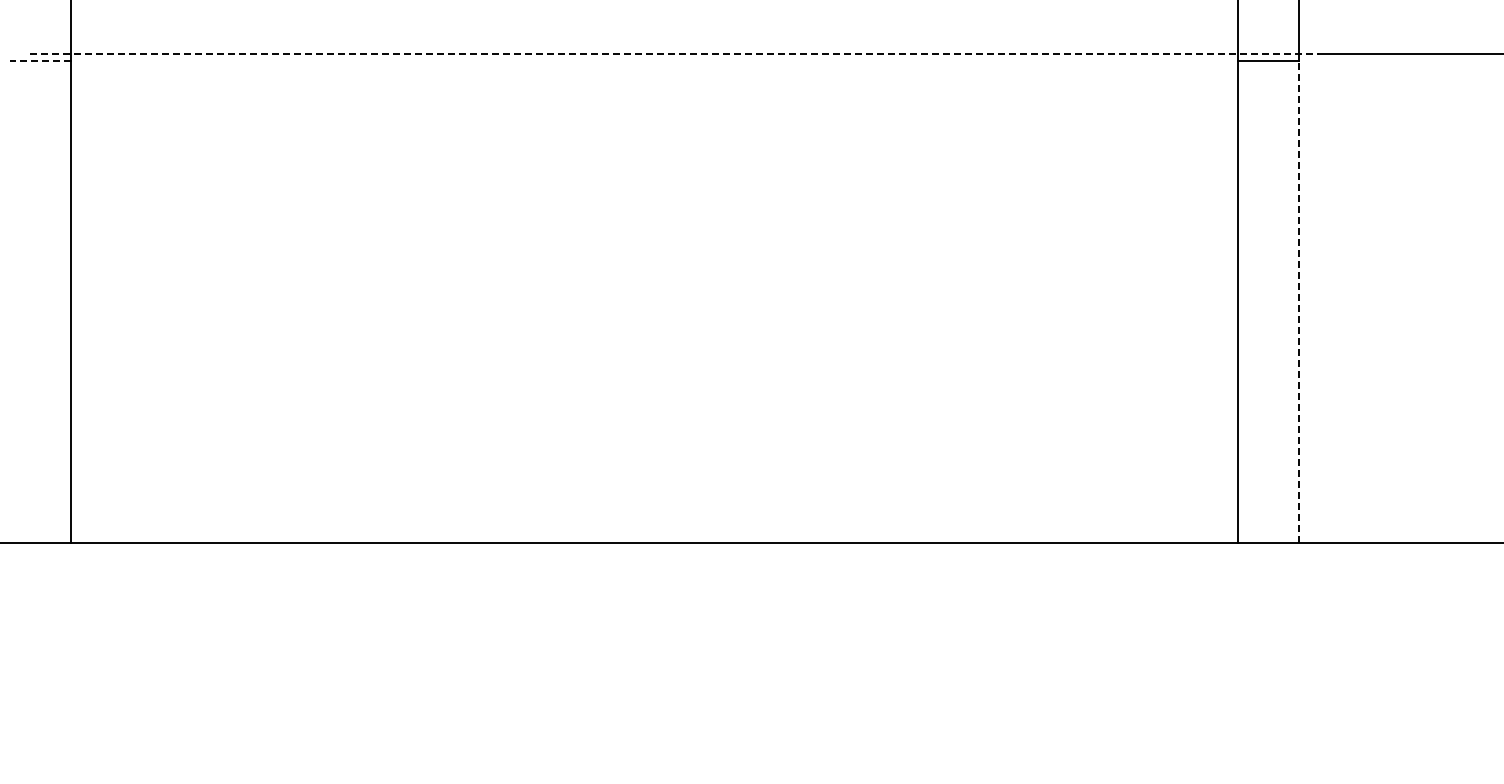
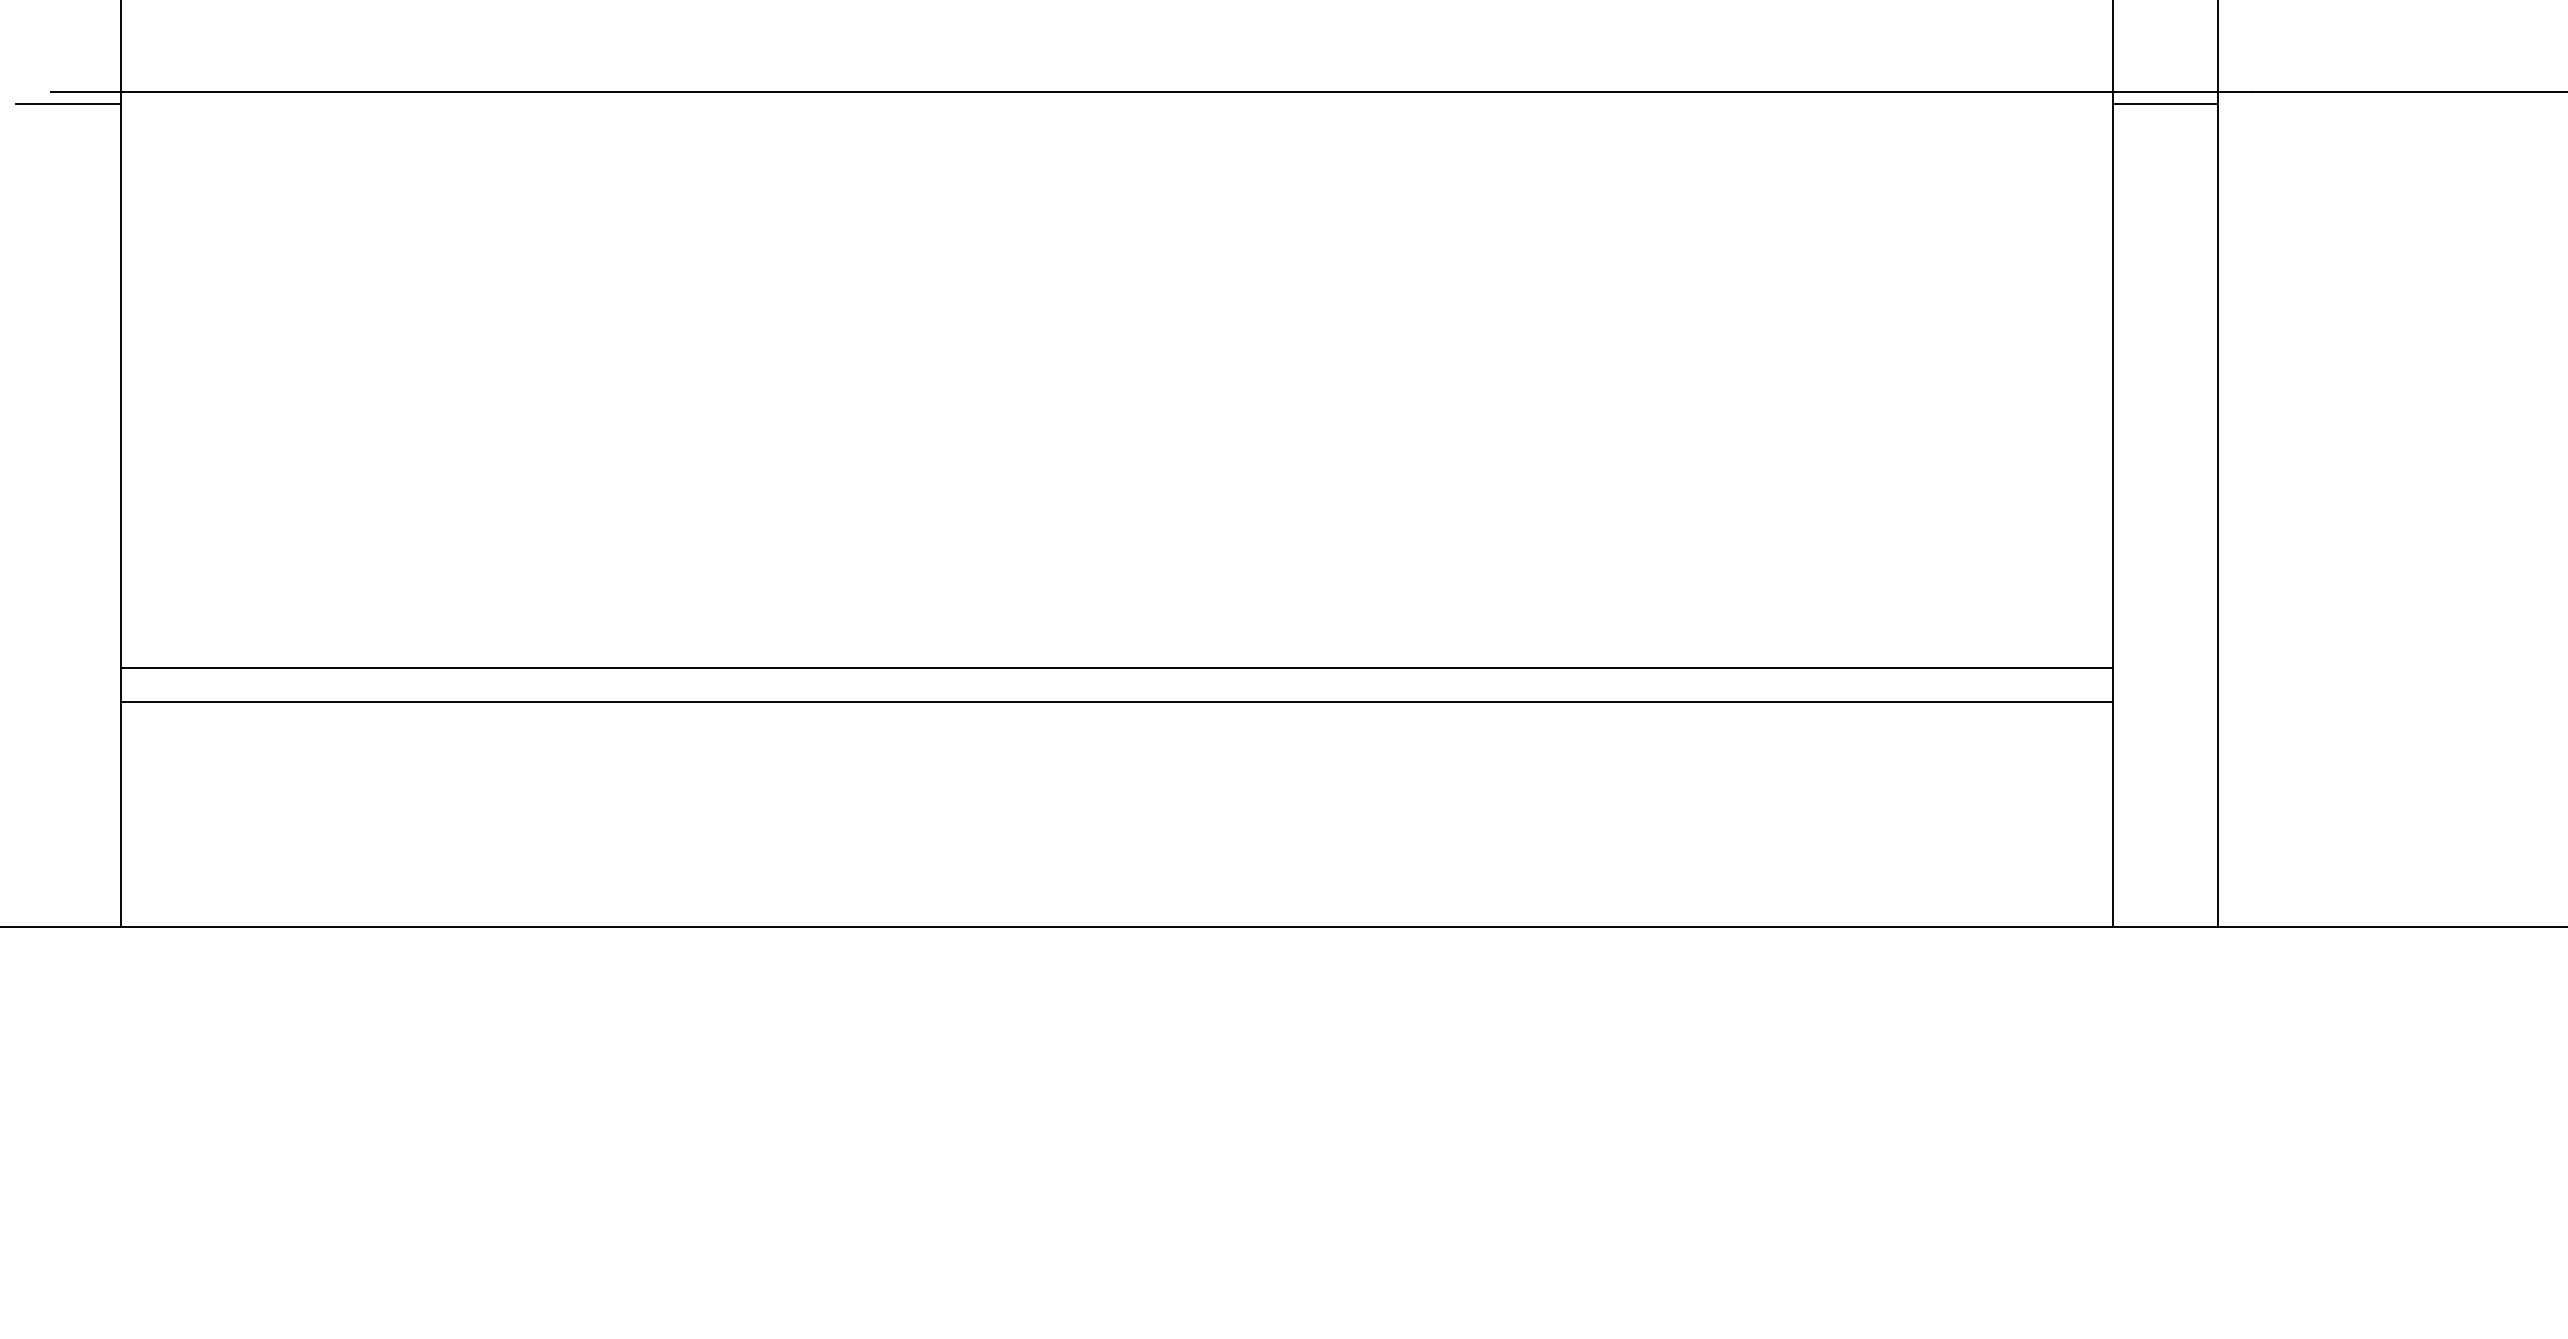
line: (674, 53) -> (1151, 91), dashed -> solid
line: (40, 61) -> (68, 105), dashed -> solid
line: (1298, 301) -> (2217, 514), dashed -> solid
line: (653, 391) -> (1115, 668), added
line: (653, 410) -> (1115, 701), added

